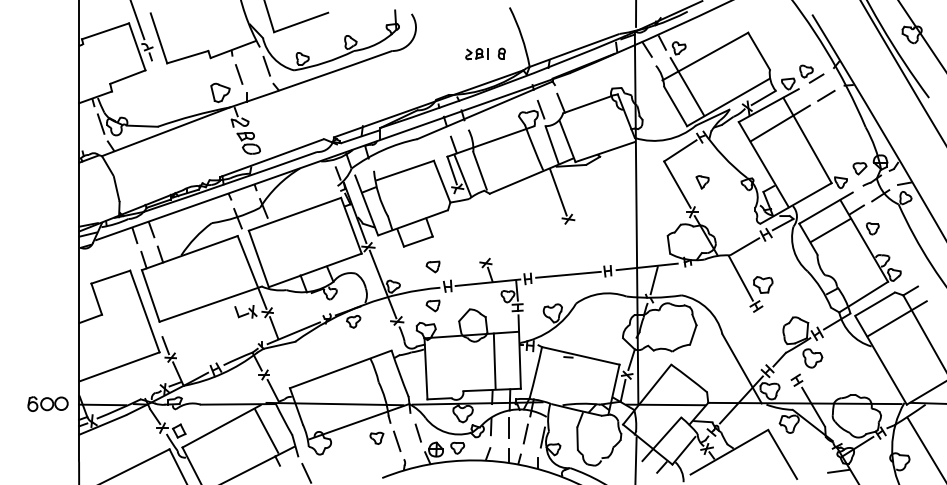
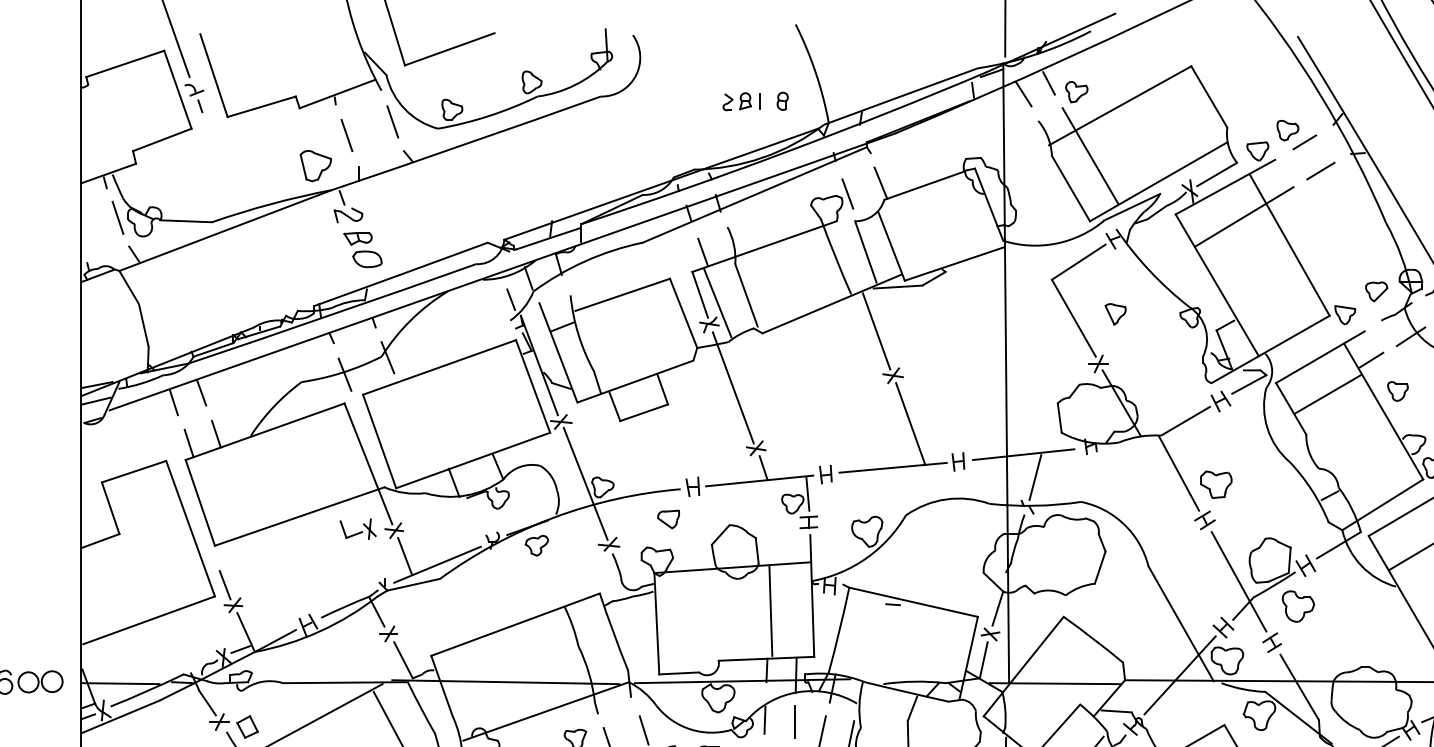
line: (471, 226) -> (732, 387), added
line: (578, 248) -> (909, 424), added
part: (432, 266) -> (667, 454), removed
line: (776, 343) -> (1238, 581), added

